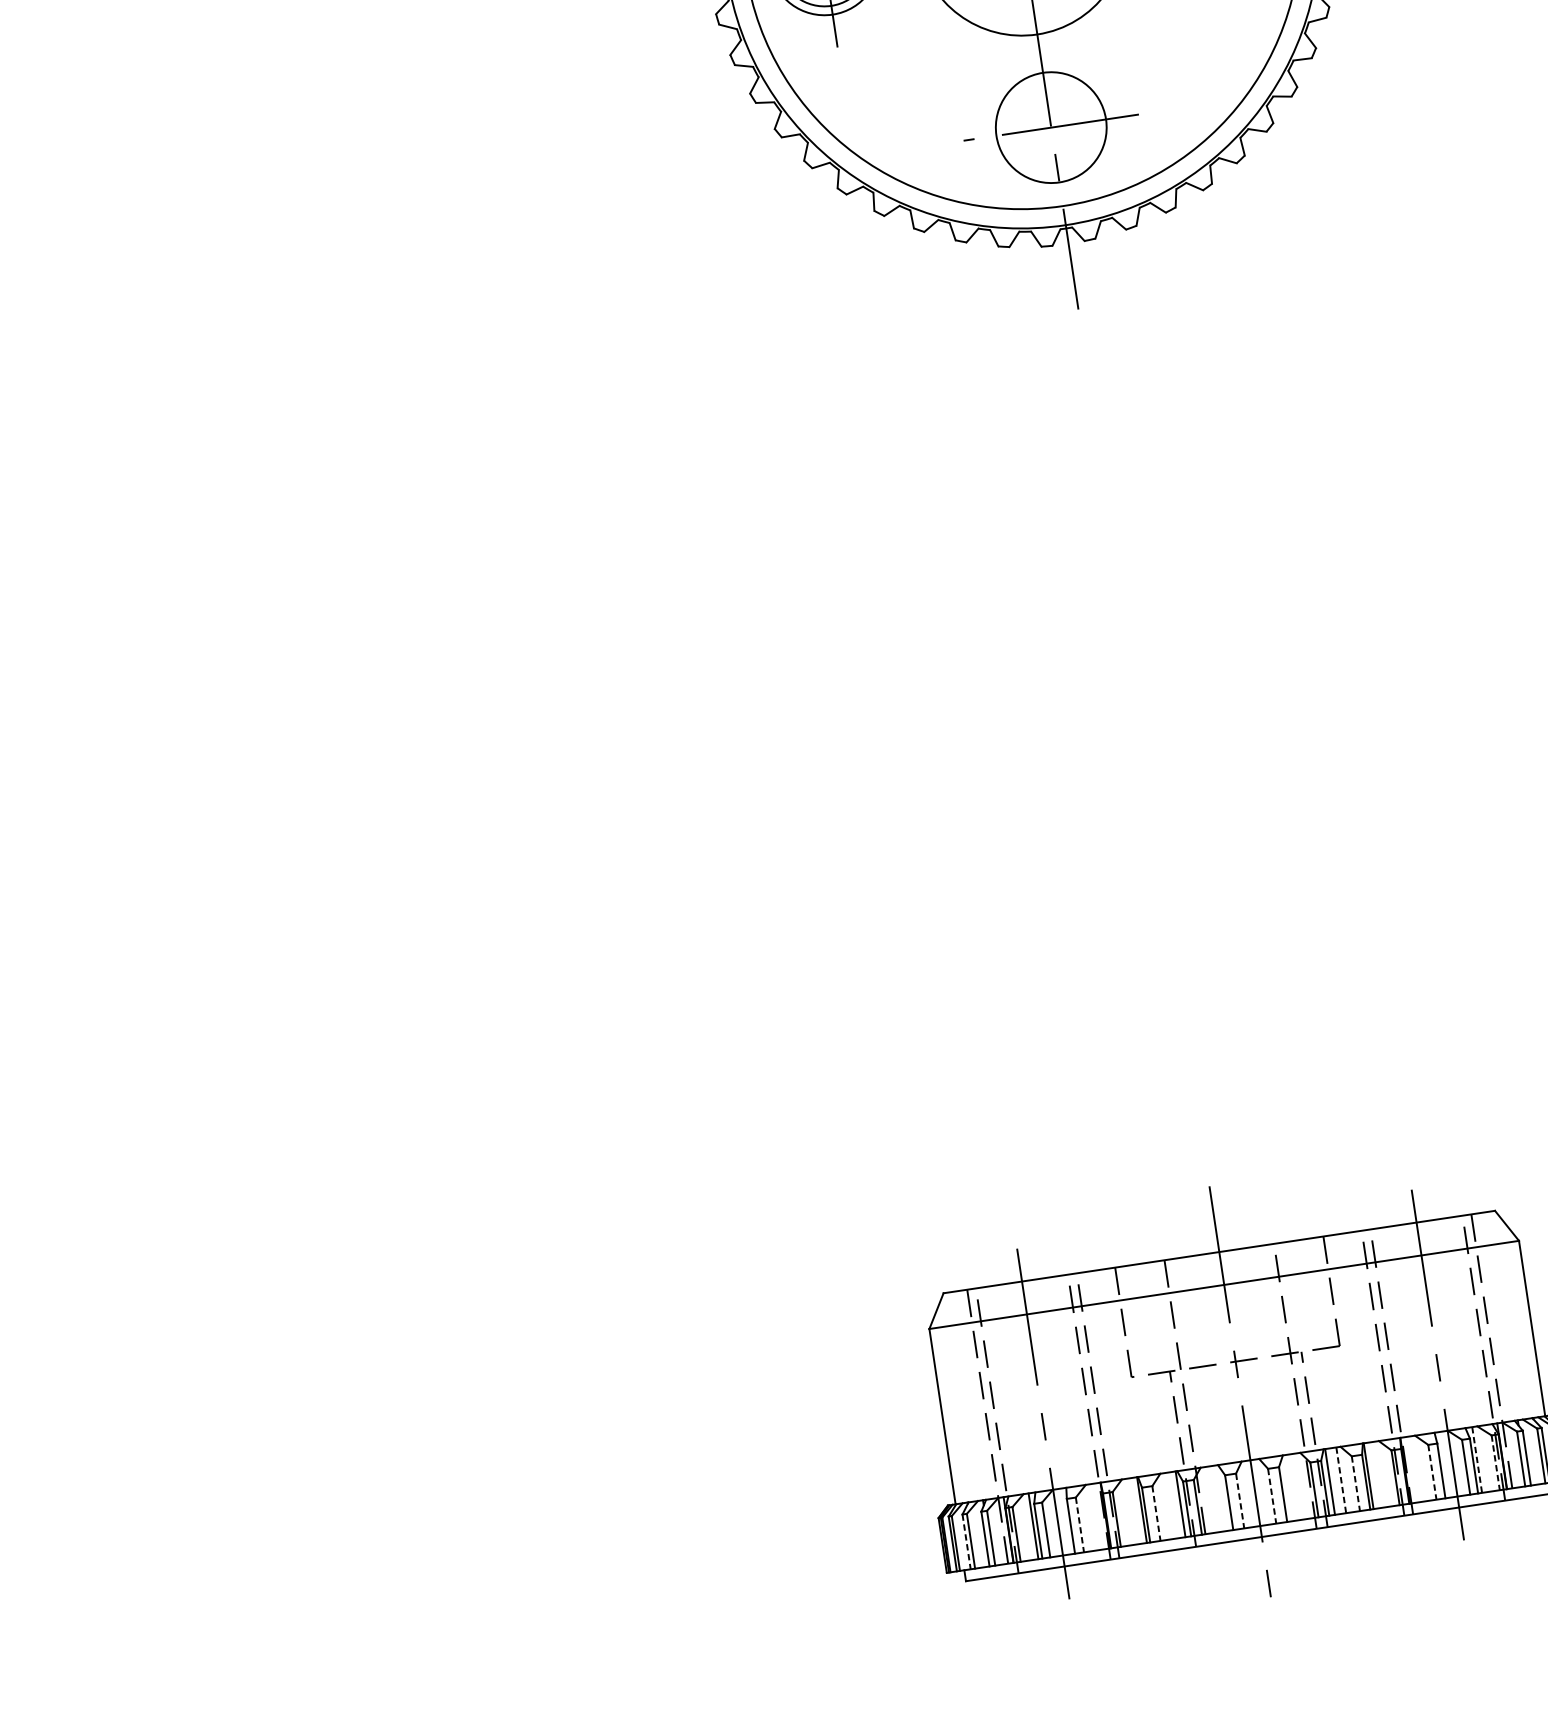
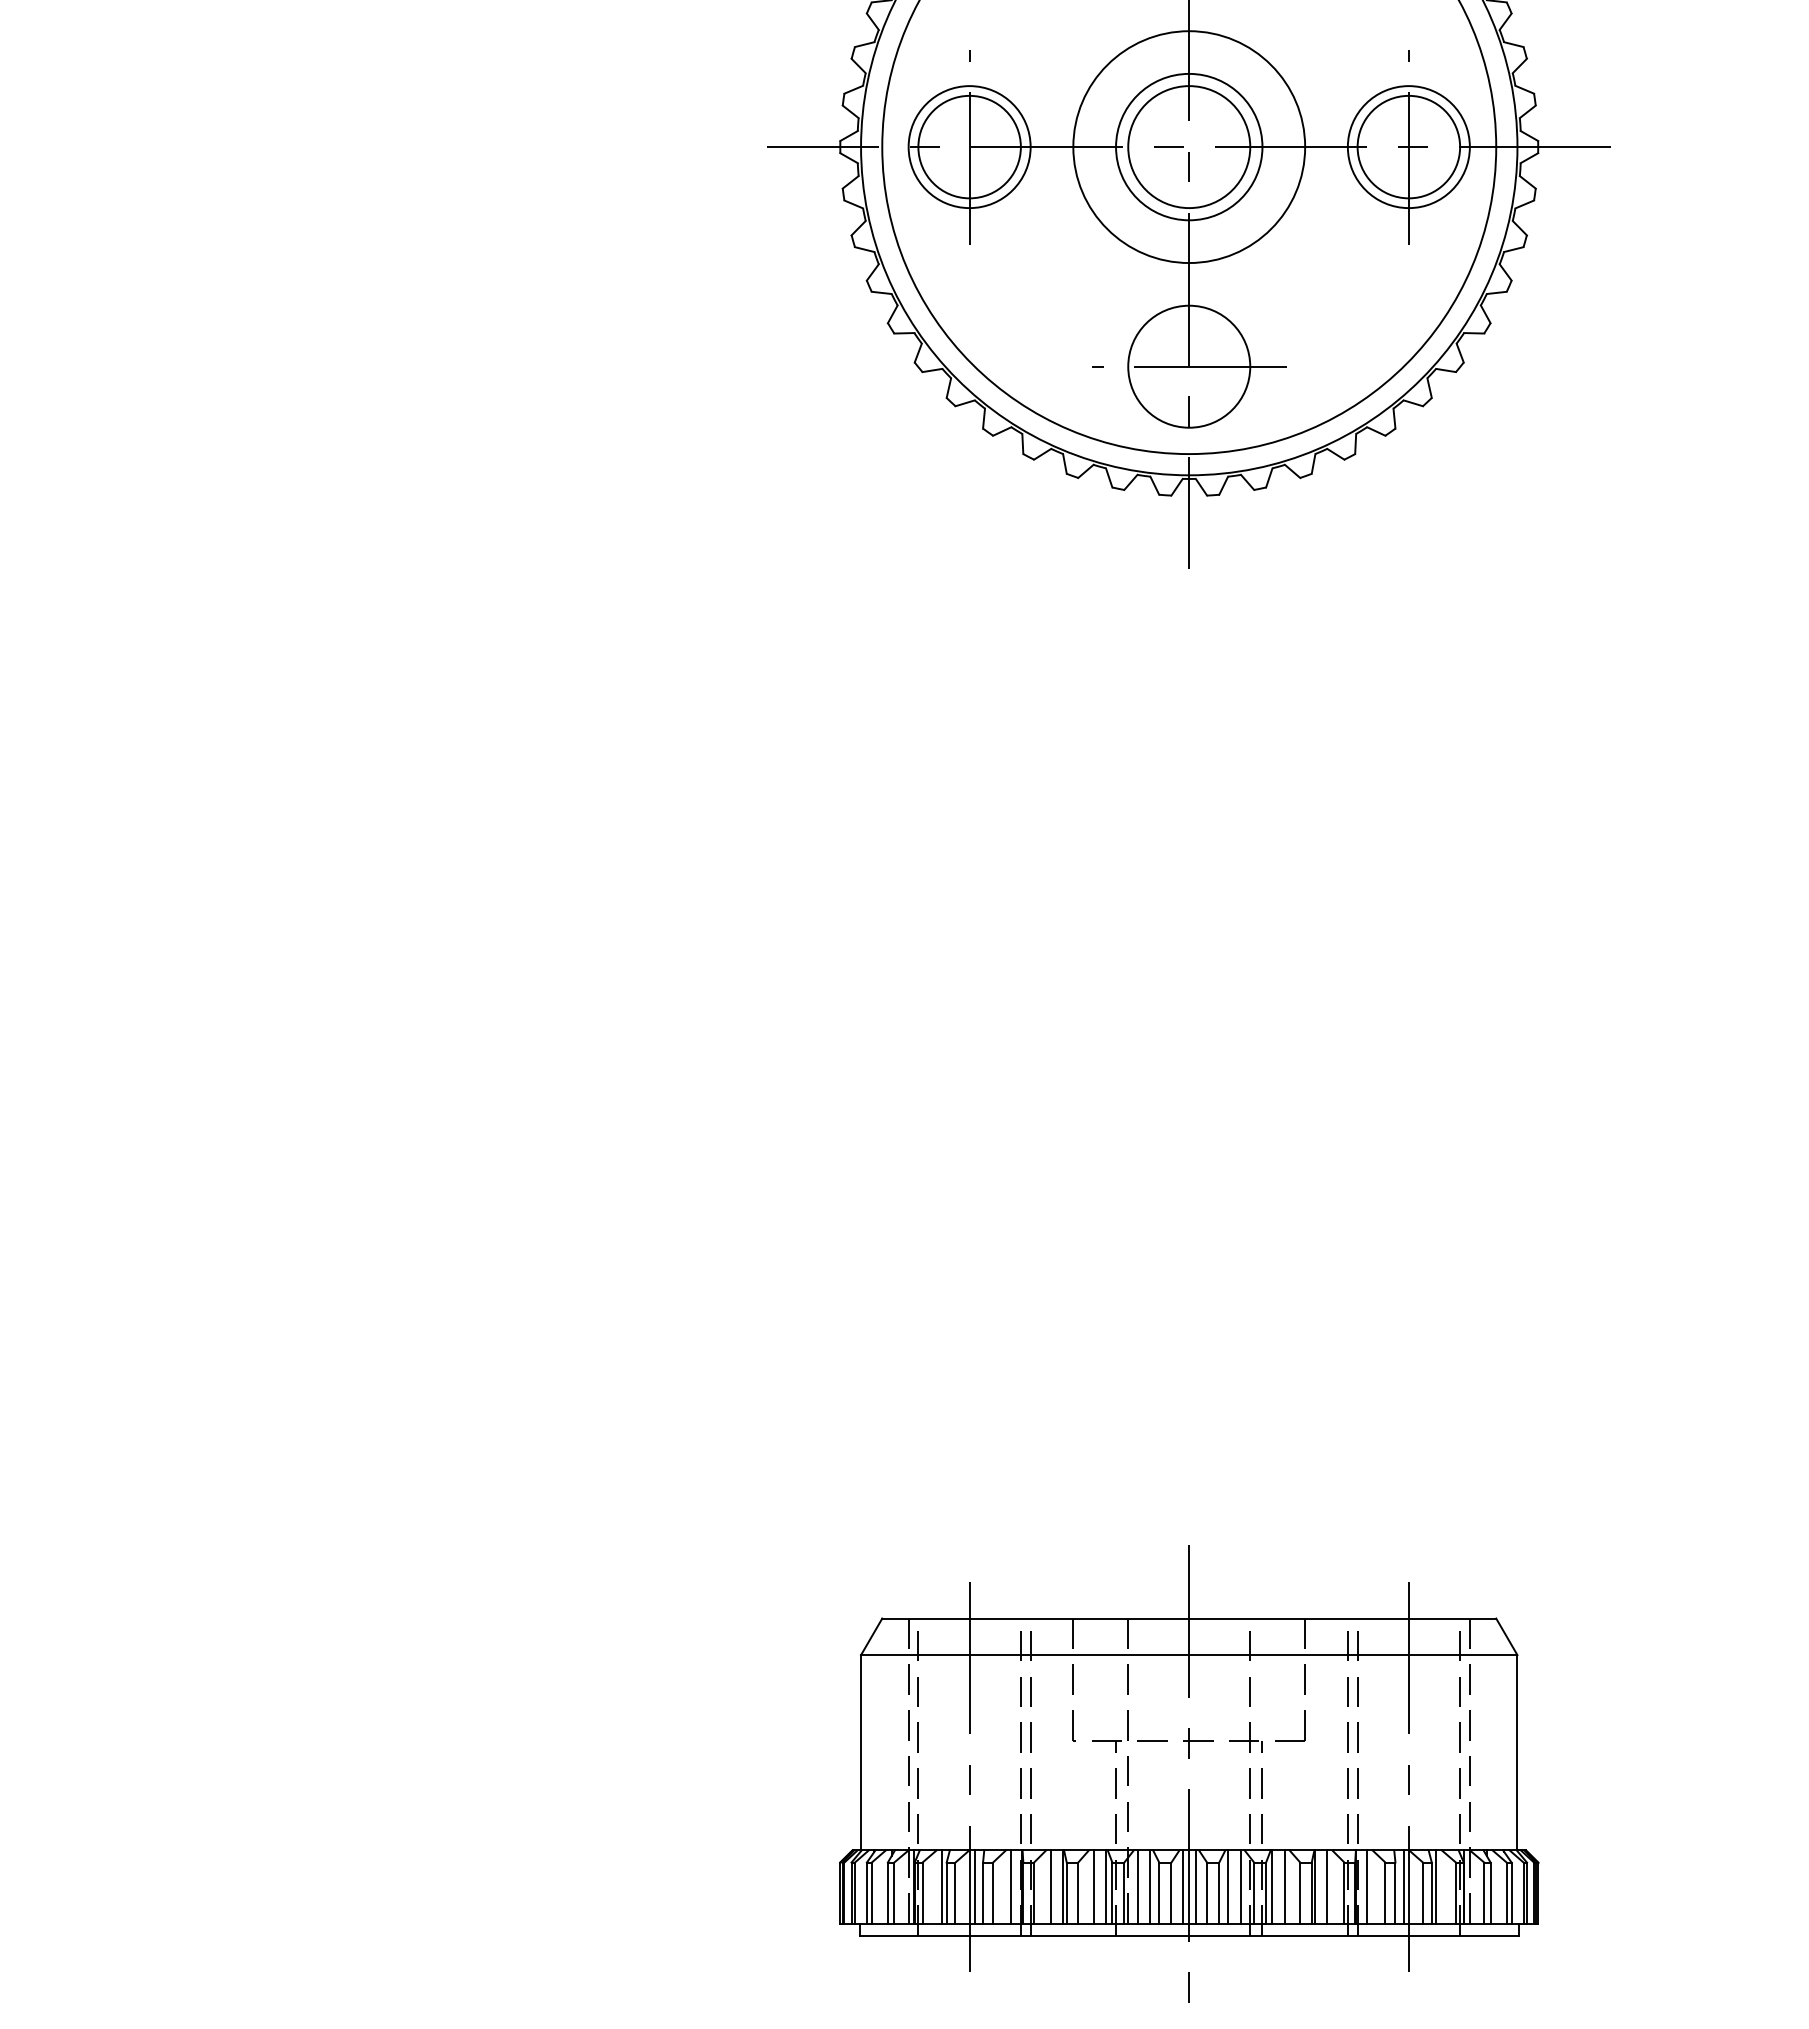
line: (1477, 1459) -> (1436, 1886), dashed -> solid
line: (1447, 1463) -> (1403, 1886), added
line: (1495, 1463) -> (1455, 1893), dashed -> solid
line: (1415, 1468) -> (1367, 1886), added
line: (1432, 1472) -> (1385, 1893), dashed -> solid
line: (1379, 1474) -> (1327, 1886), added
line: (1340, 1479) -> (1284, 1886), dashed -> solid
line: (1356, 1484) -> (1300, 1893), dashed -> solid
line: (1301, 1485) -> (1240, 1886), added
line: (1290, 1487) -> (1228, 1886), added
line: (1260, 1491) -> (1195, 1886), added
line: (1249, 1493) -> (1182, 1886), added
line: (1272, 1496) -> (1207, 1893), dashed -> solid
line: (1220, 1497) -> (1150, 1886), added
line: (1208, 1499) -> (1137, 1886), added
line: (1240, 1501) -> (1171, 1893), dashed -> solid
line: (1169, 1505) -> (1093, 1886), added
line: (1131, 1511) -> (1051, 1886), added
line: (1156, 1513) -> (1078, 1893), dashed -> solid
line: (1095, 1516) -> (1011, 1886), added
line: (1062, 1521) -> (974, 1886), added
line: (1080, 1525) -> (993, 1893), dashed -> solid
line: (966, 1542) -> (866, 1893), dashed -> solid

